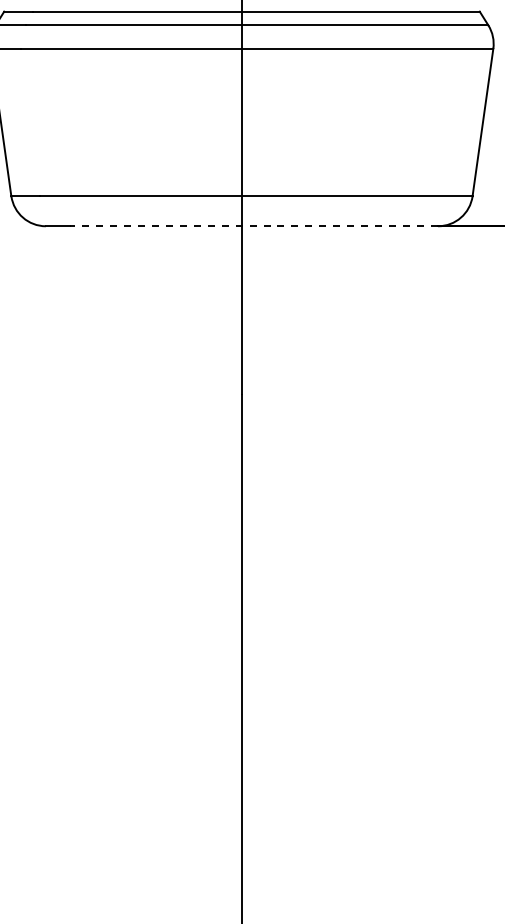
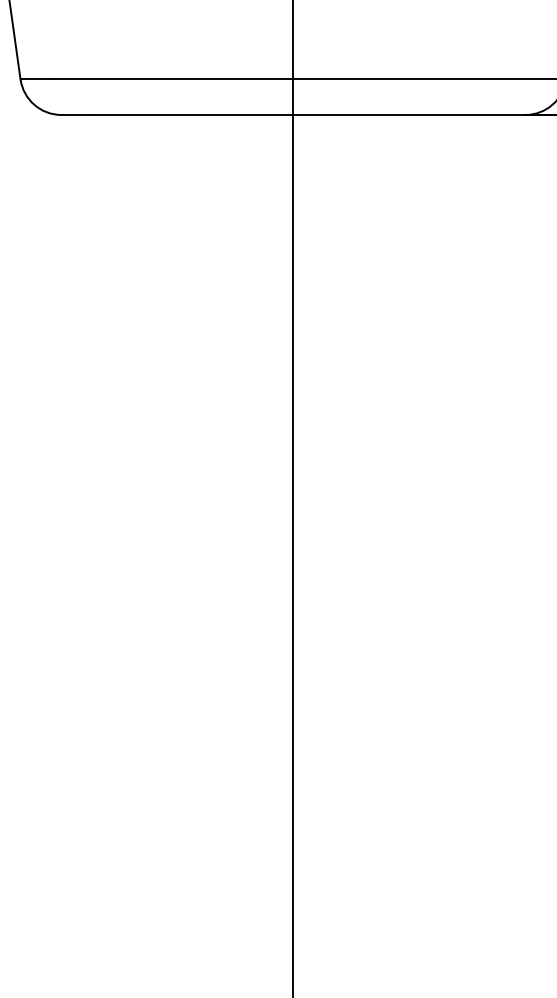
line: (253, 226) -> (307, 115), dashed -> solid

